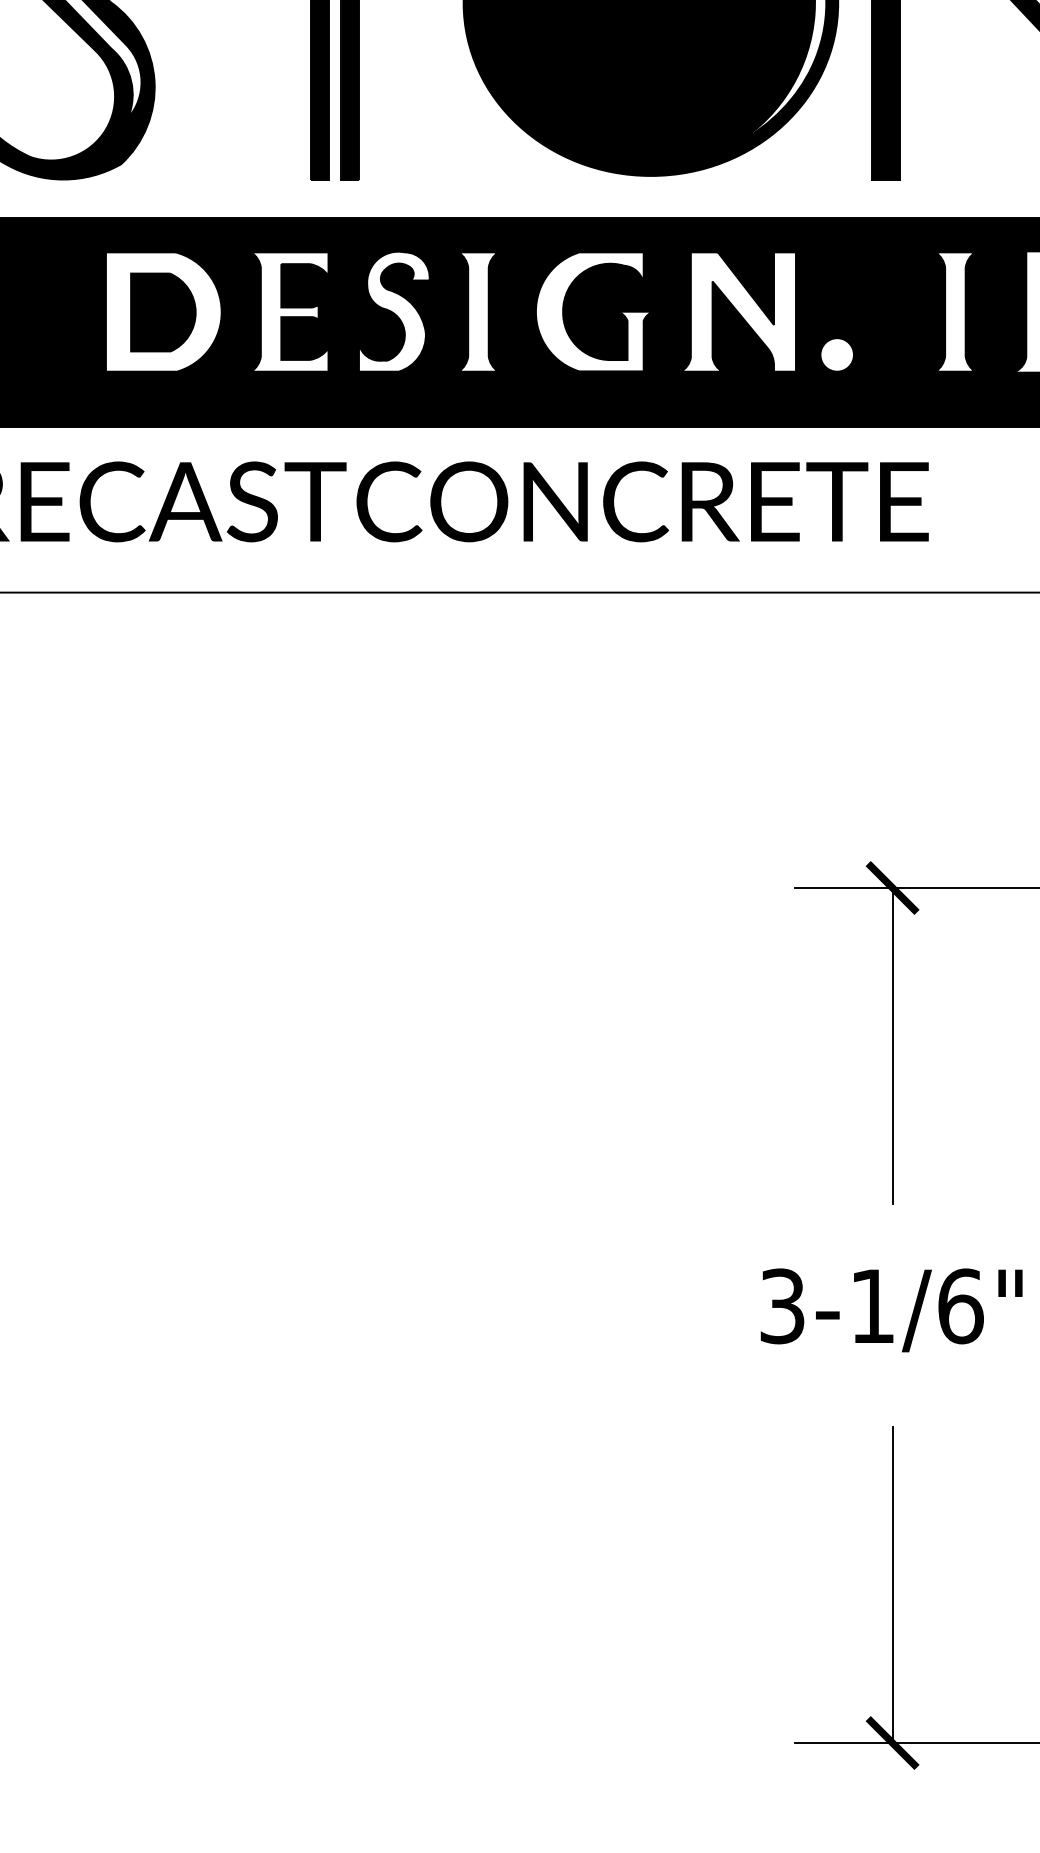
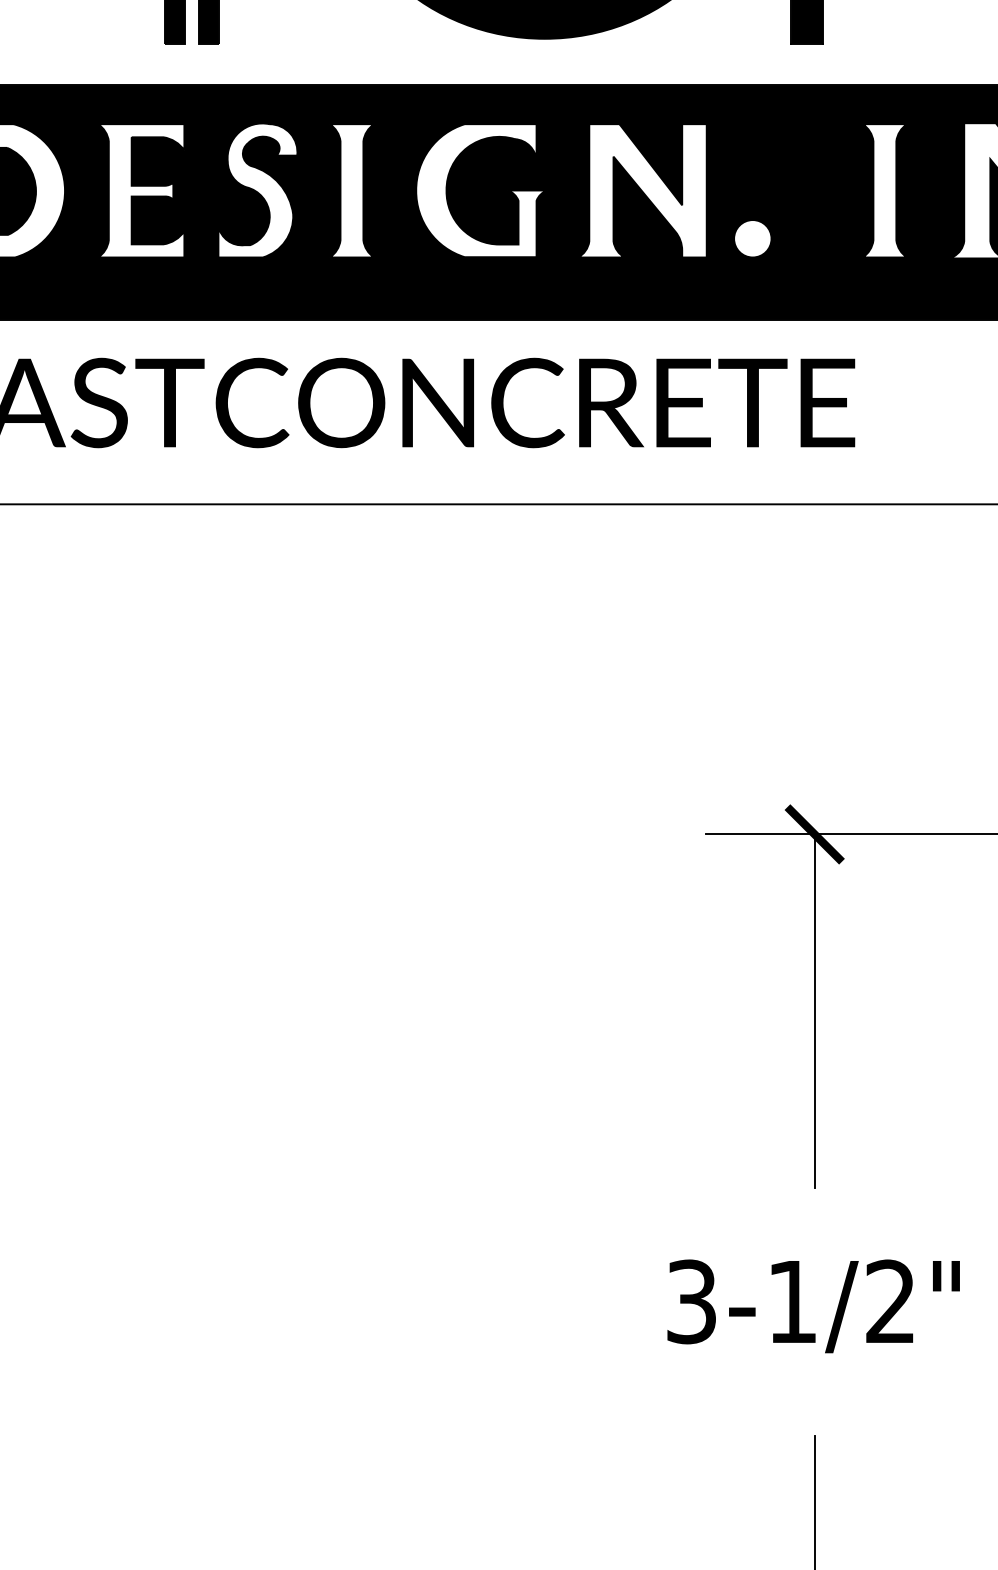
text: (960, 1306) -> (890, 1302), 3-1/6" -> 3-1/2"

